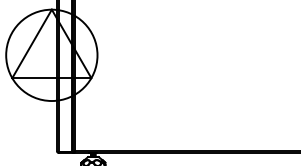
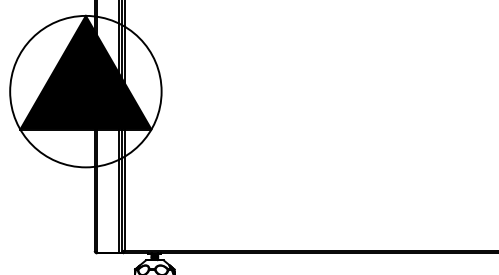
fill: (51, 43) -> (85, 71), added

